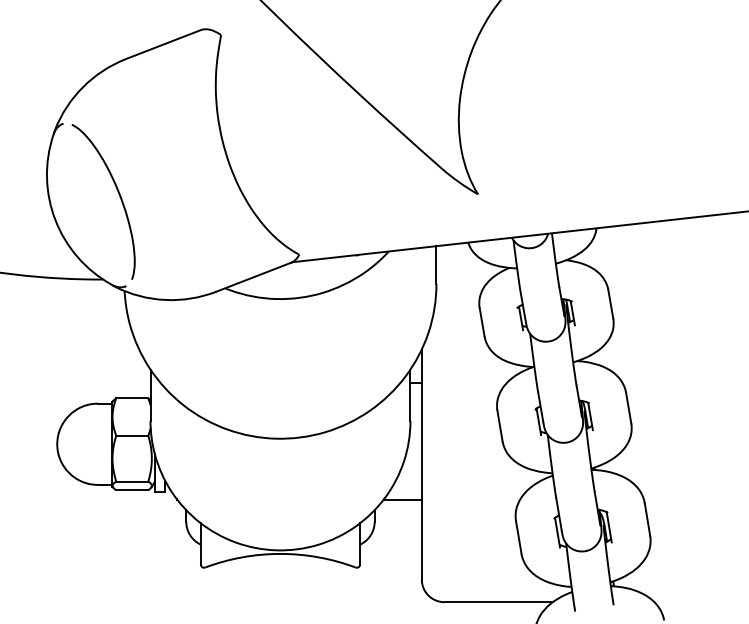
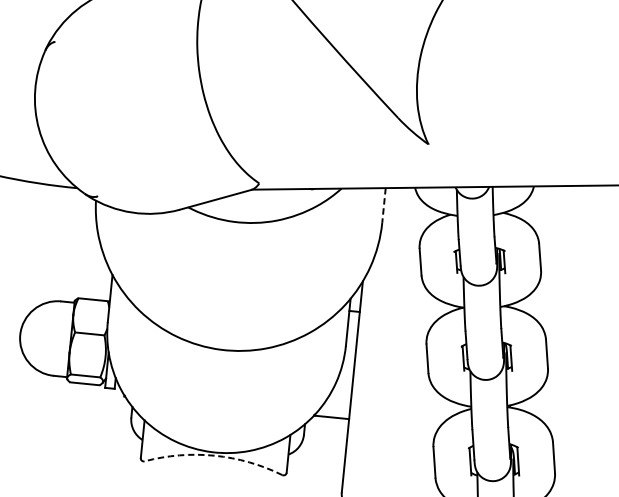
curve: (119, 197) -> (99, 114), removed
line: (436, 265) -> (383, 205), solid -> dashed
arc: (280, 553) -> (214, 455), solid -> dashed

